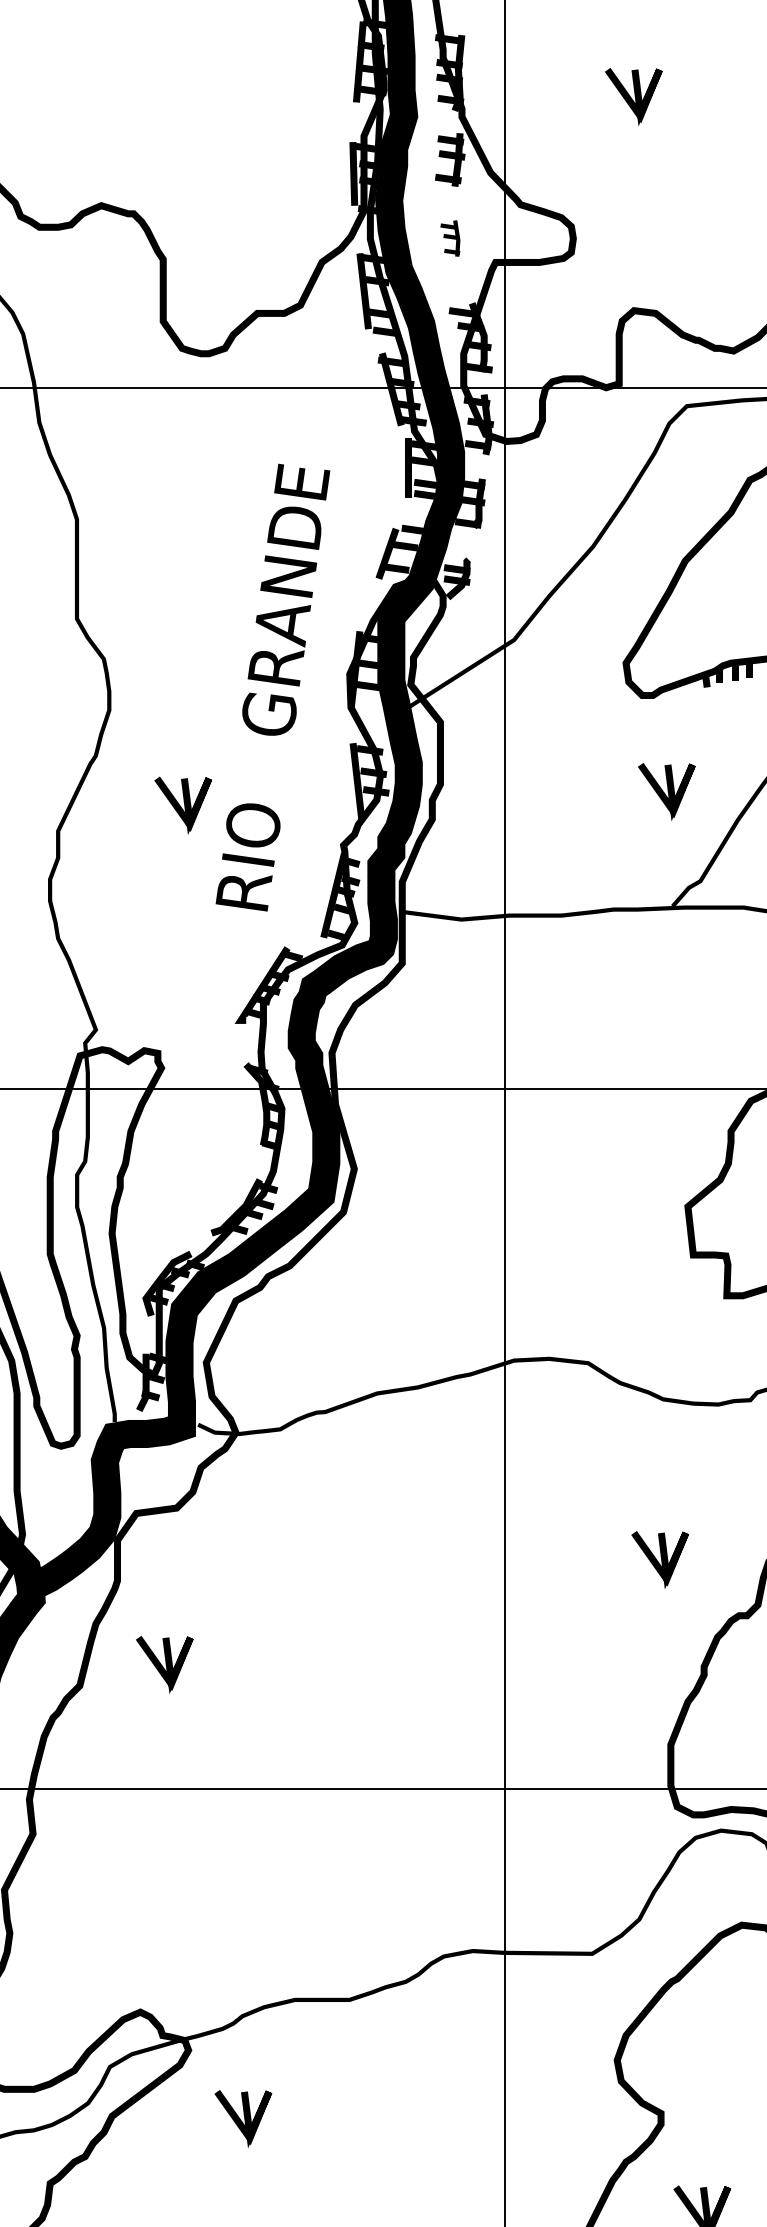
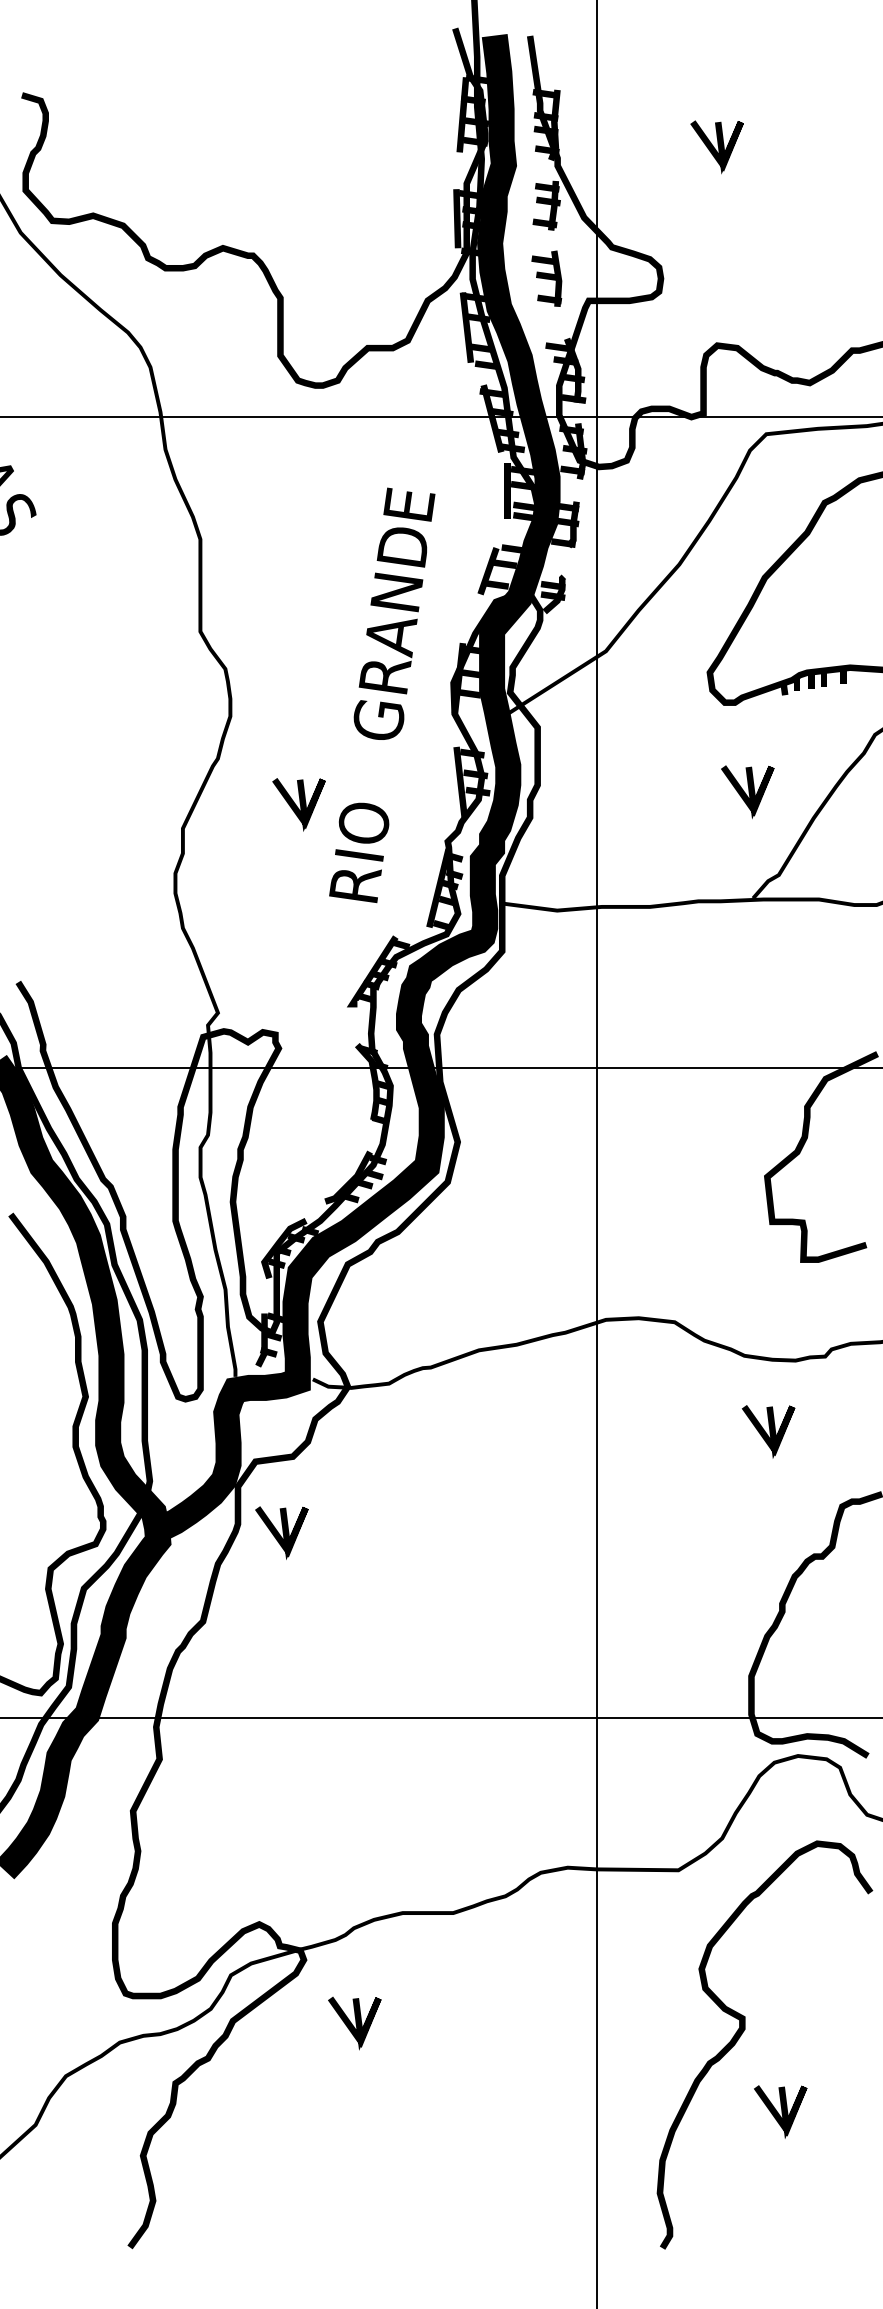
part: (449, 238) -> (546, 278), size x1.67
line: (661, 1559) -> (769, 1431), moved
line: (165, 1664) -> (282, 1532), moved

